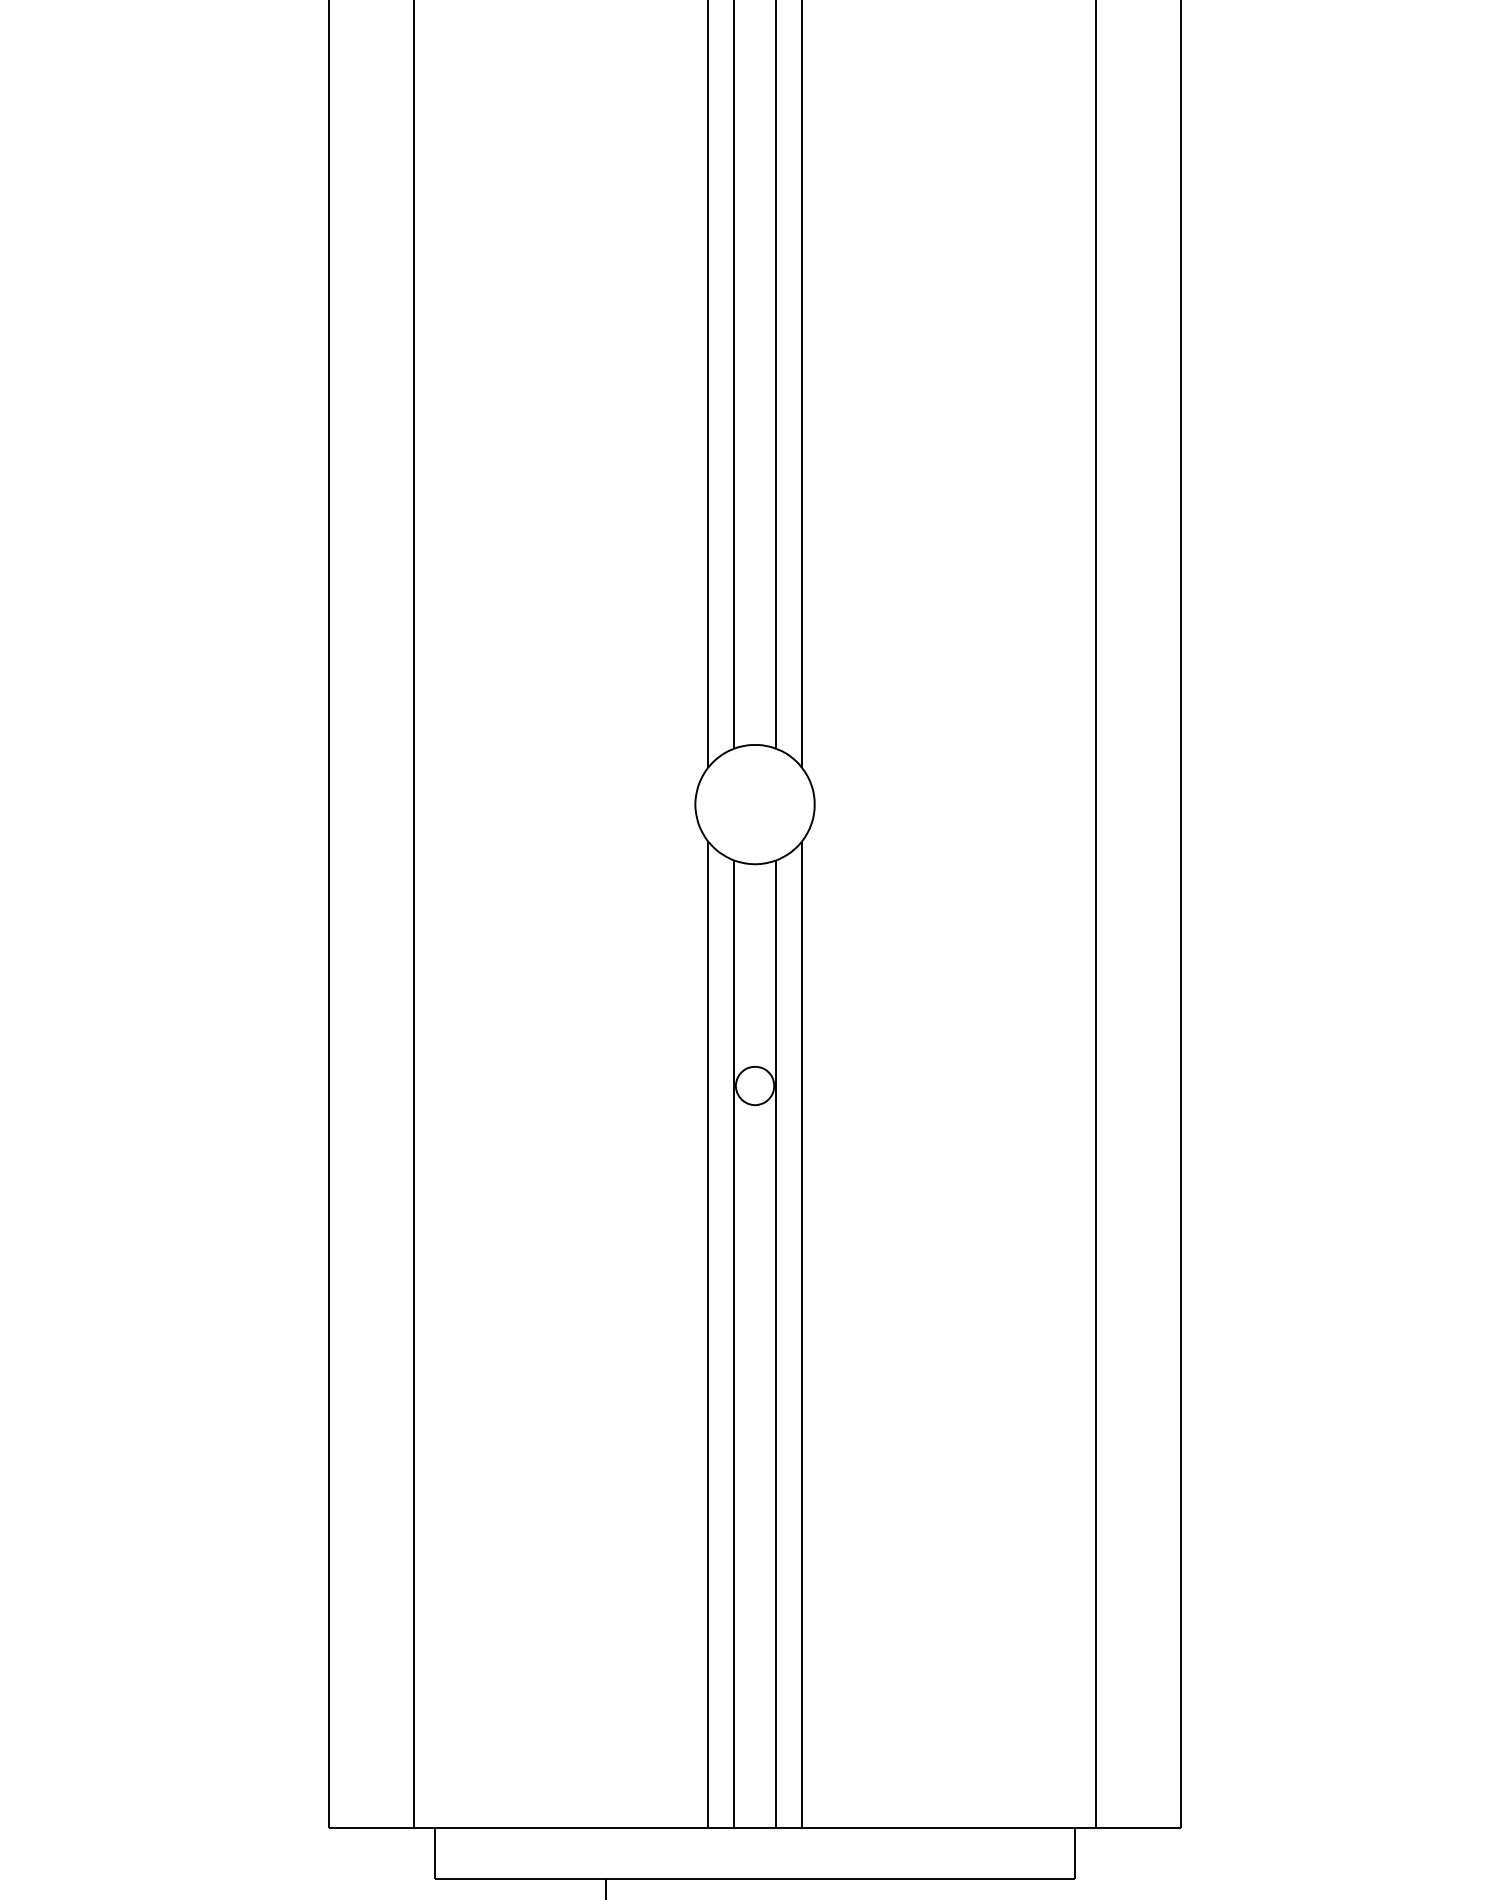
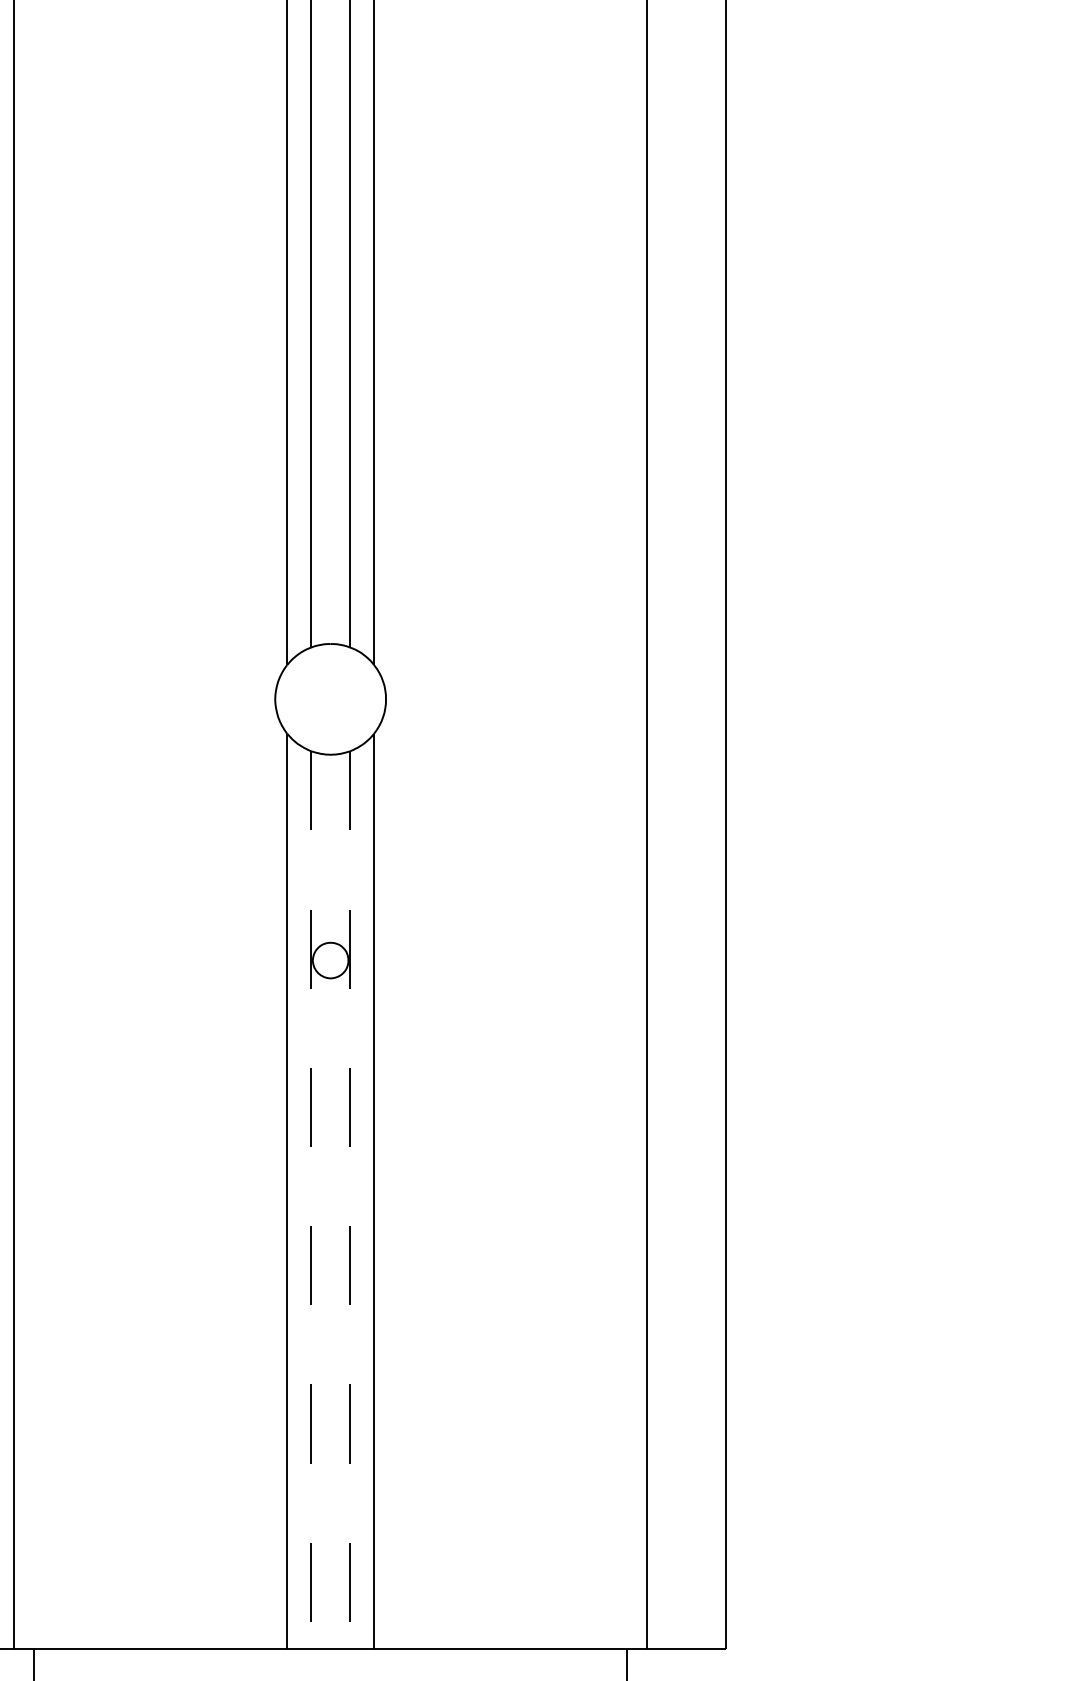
line: (733, 1344) -> (310, 1200), solid -> dashed
line: (776, 1344) -> (350, 1200), solid -> dashed

